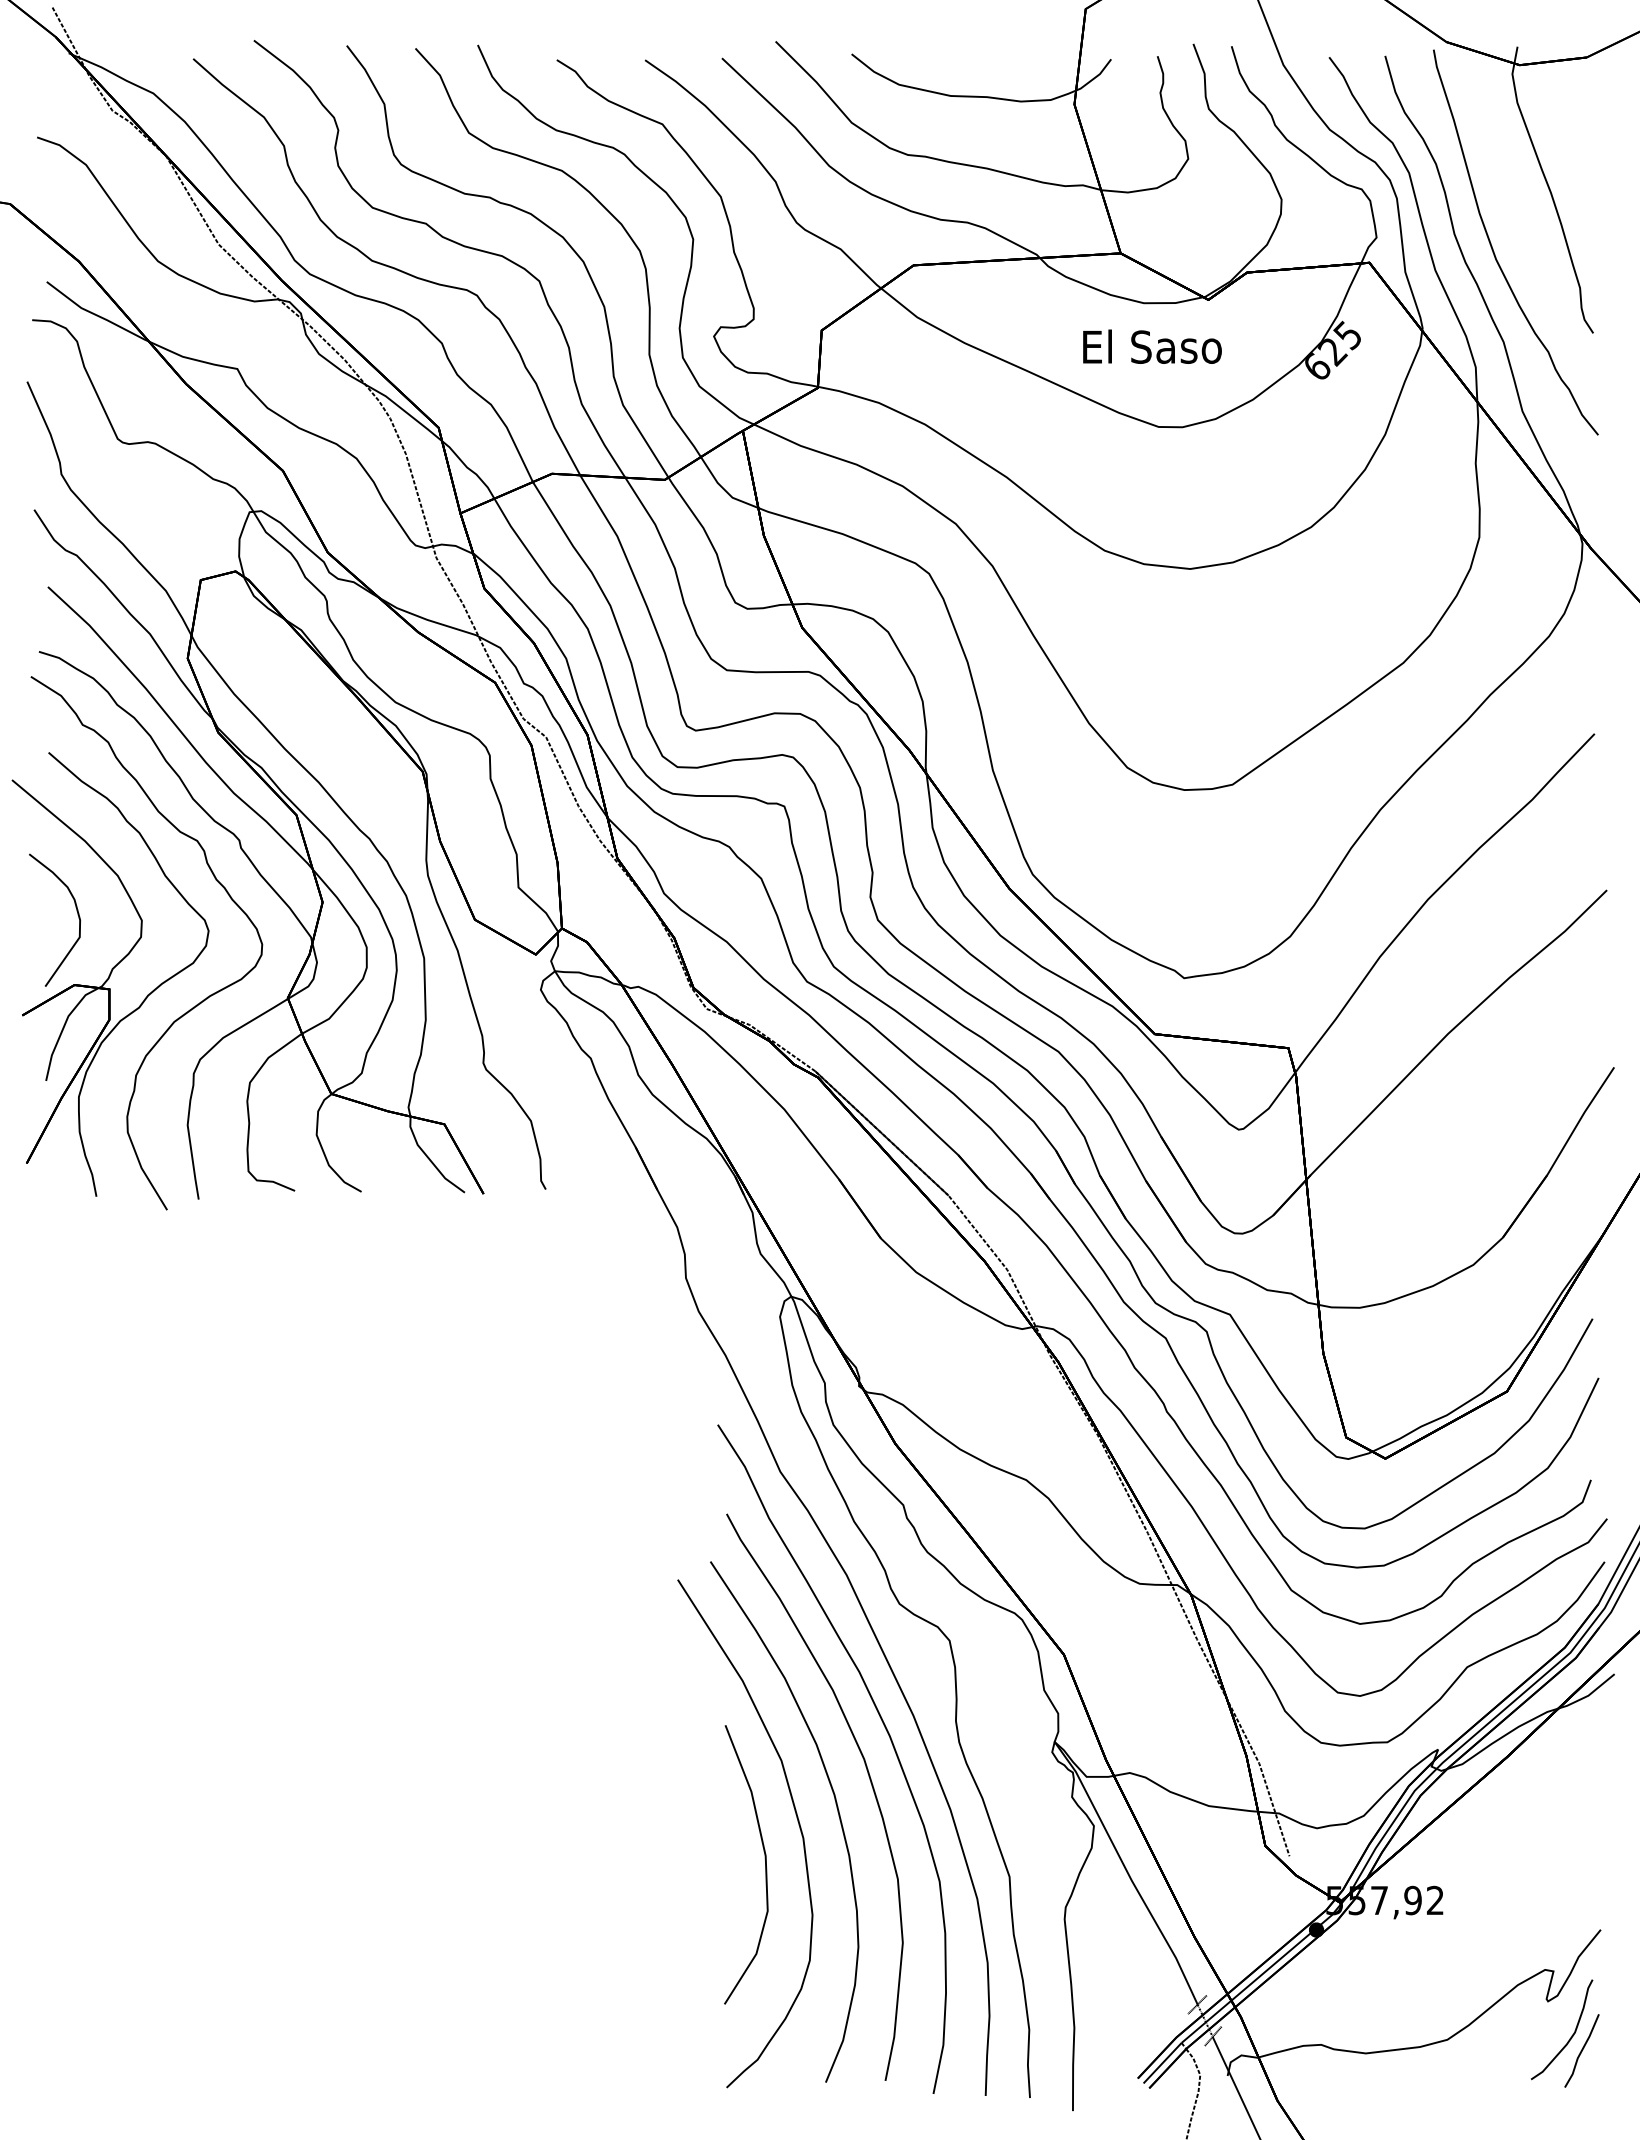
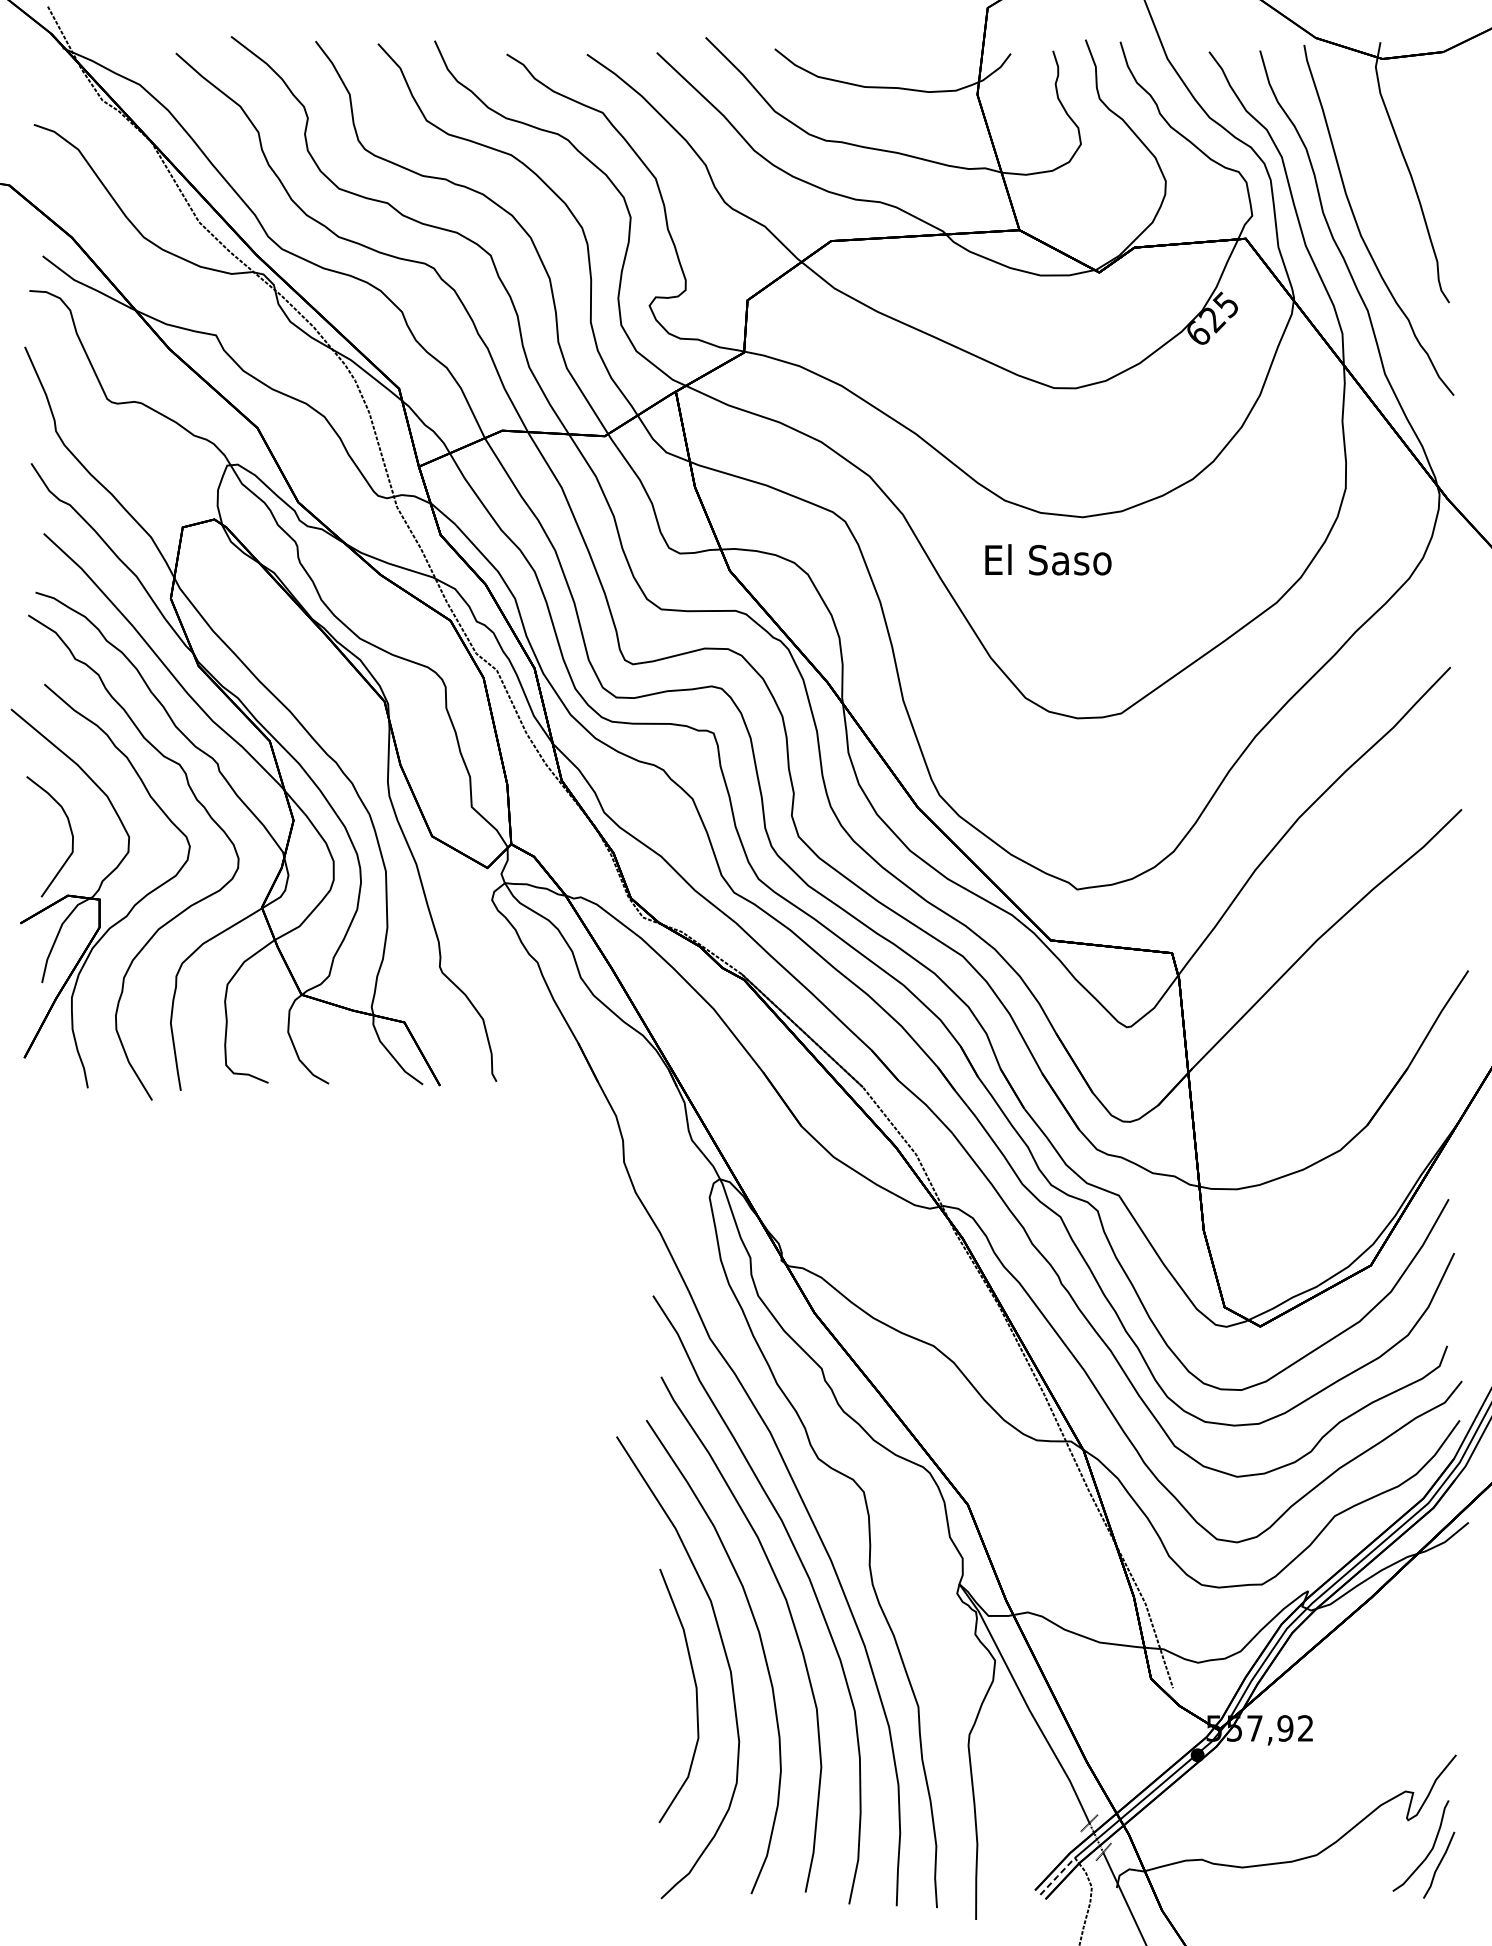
text: (1152, 346) -> (1048, 559), moved
line: (1162, 2063) -> (1057, 1876), solid -> dashed

